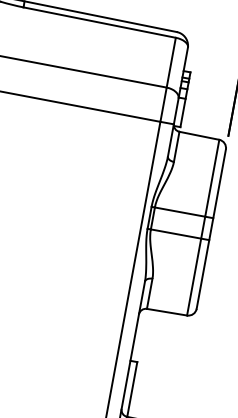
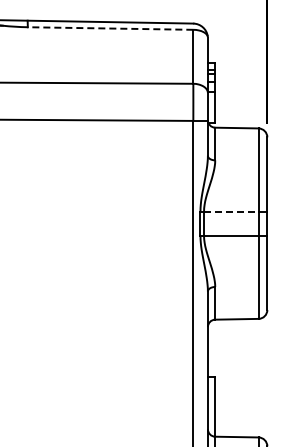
line: (99, 22) -> (110, 28), solid -> dashed
line: (180, 211) -> (231, 211), solid -> dashed

